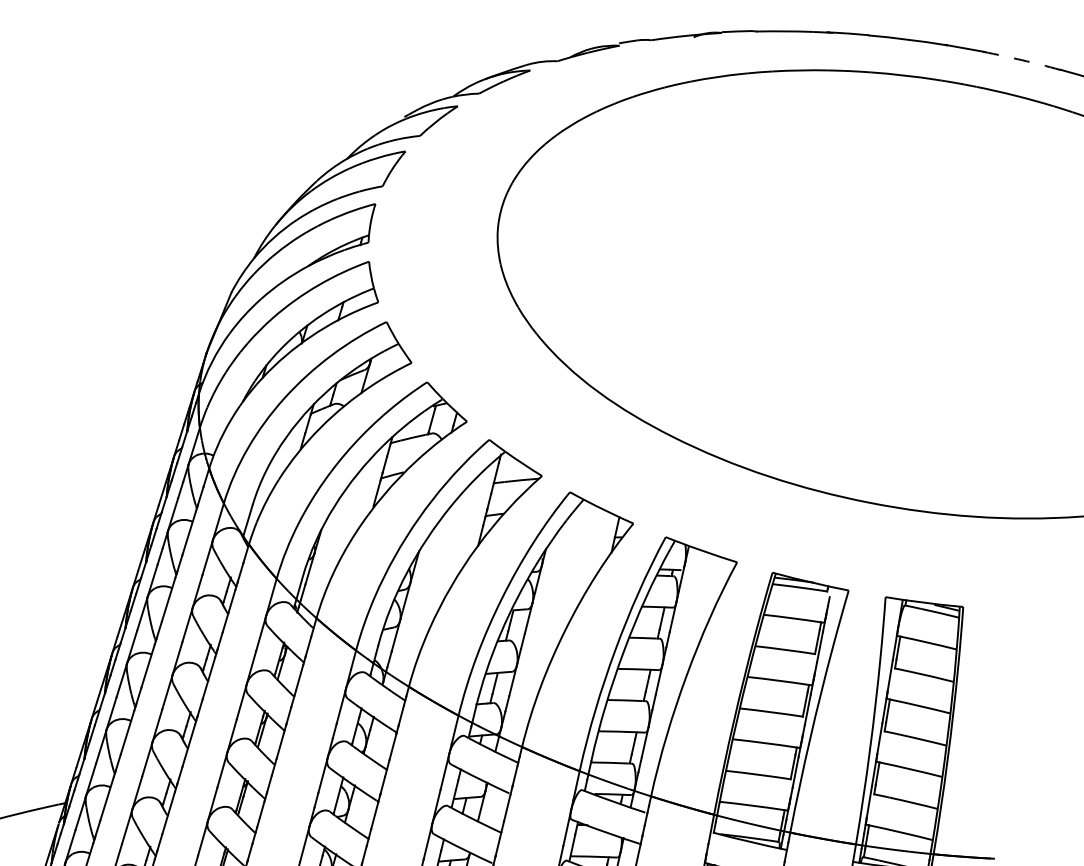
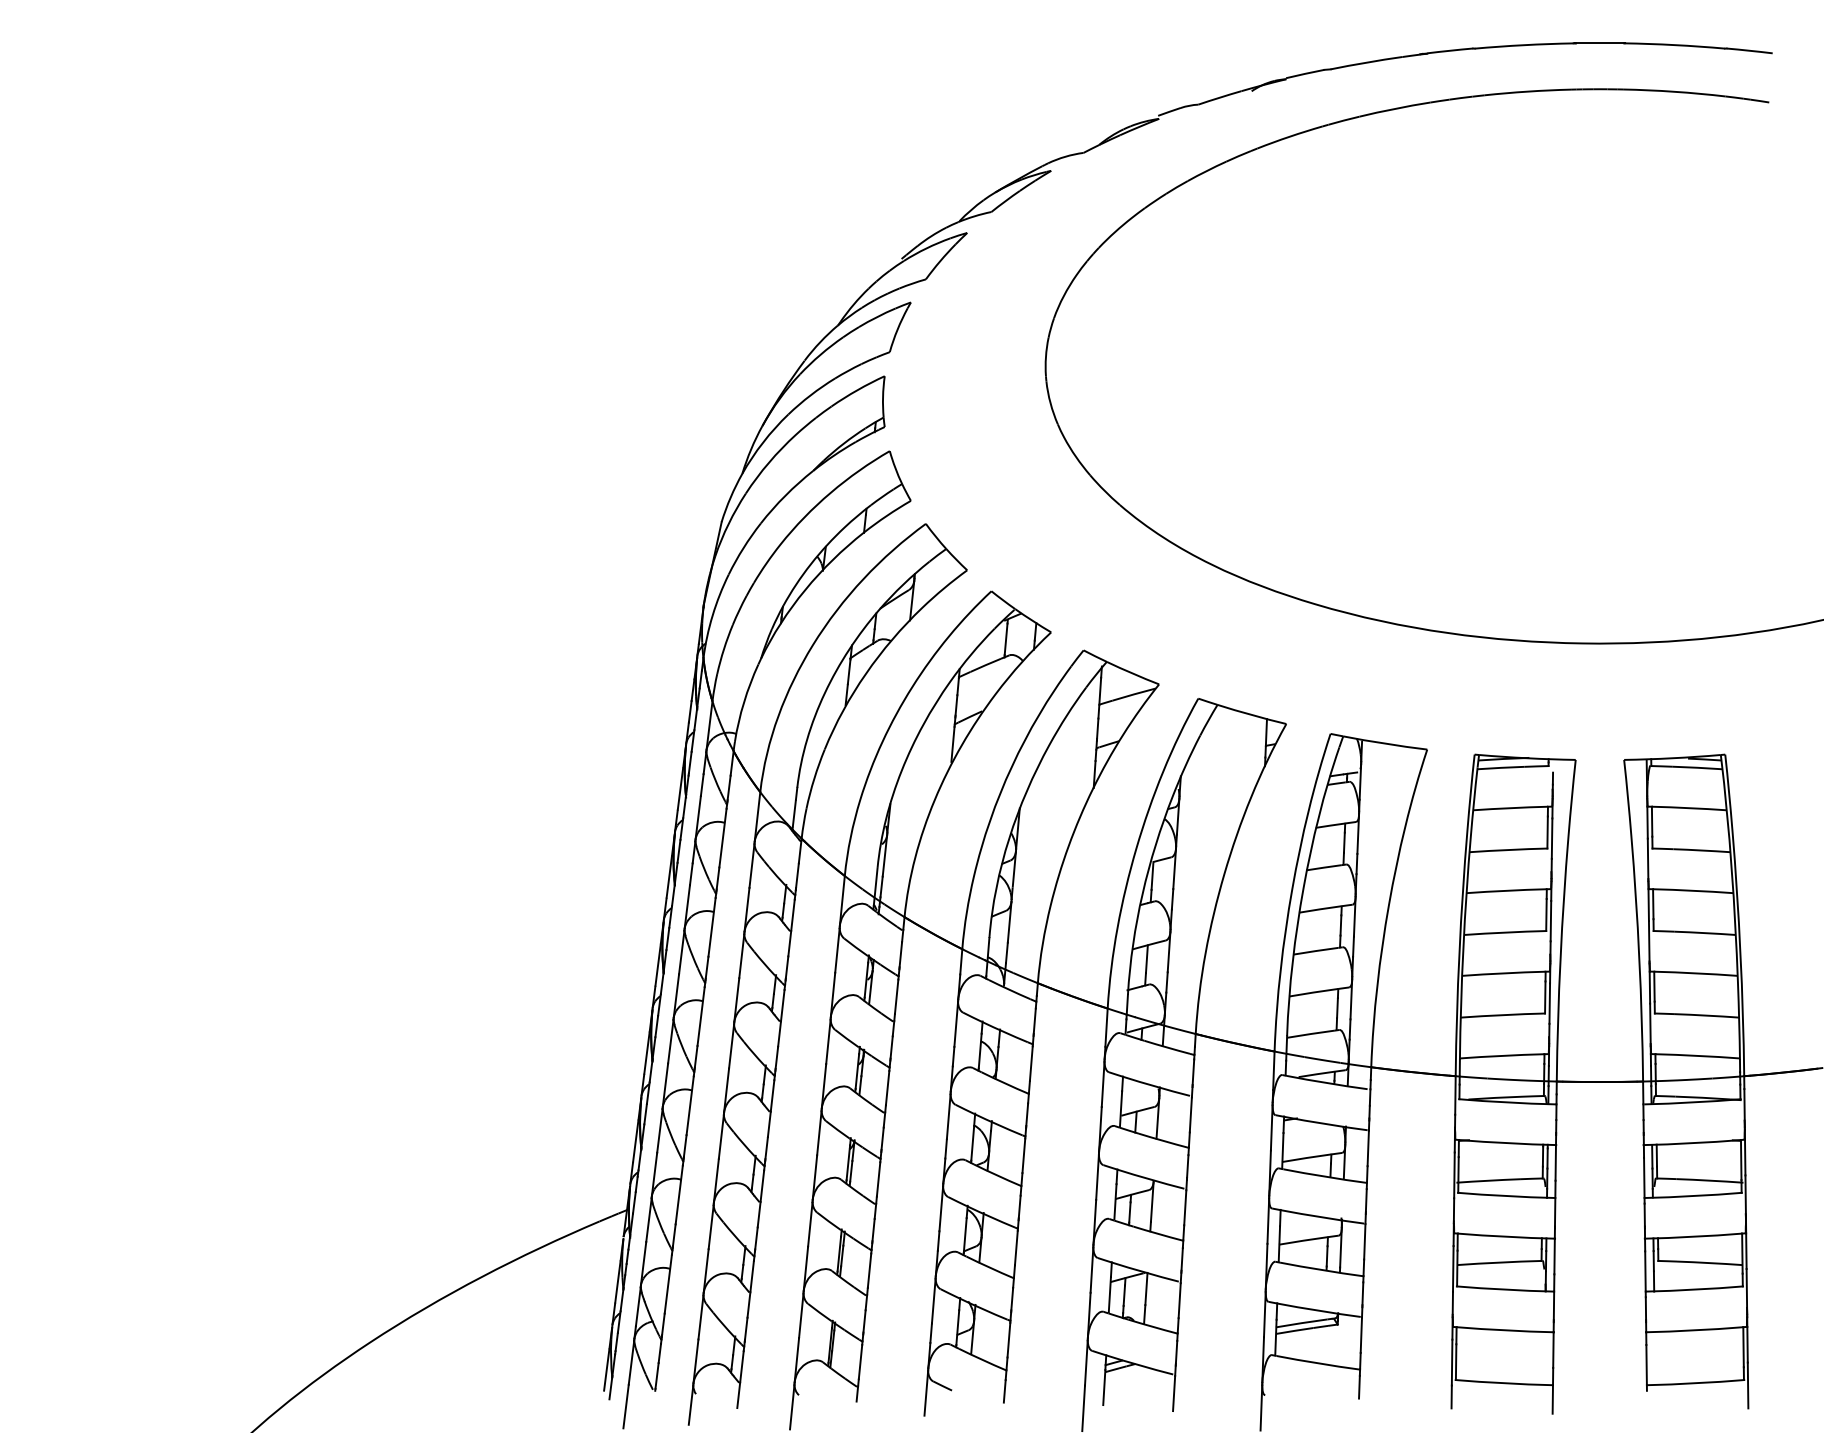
arc: (1021, 60) -> (1674, 45), dashed -> solid

